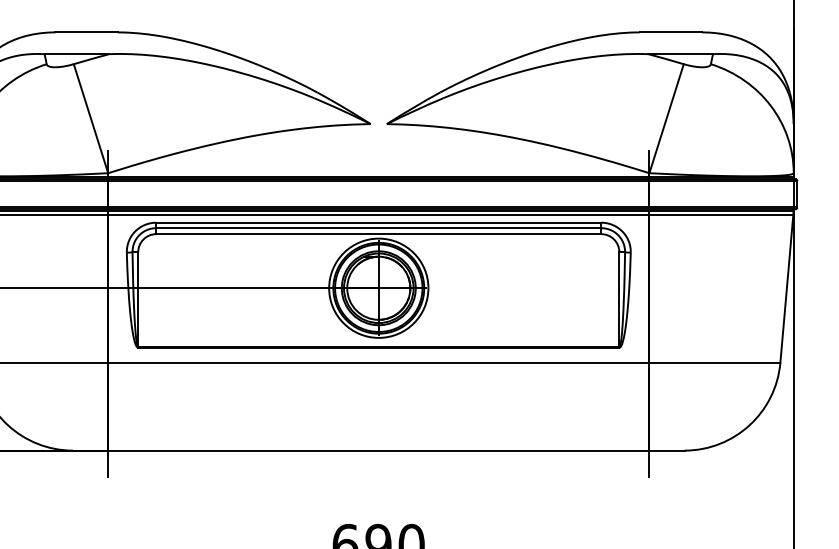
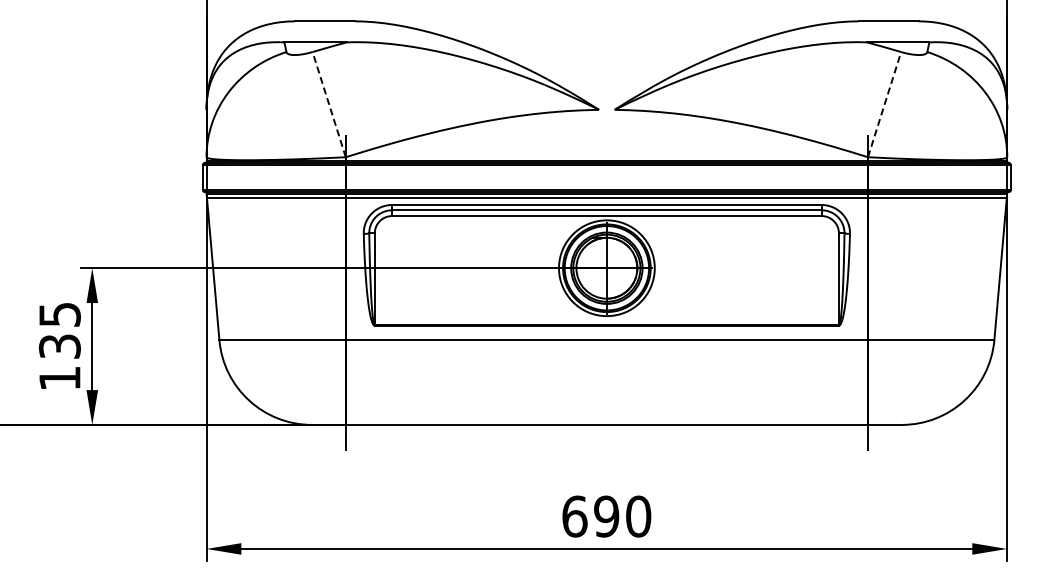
line: (91, 118) -> (329, 104), solid -> dashed
line: (666, 118) -> (884, 104), solid -> dashed

